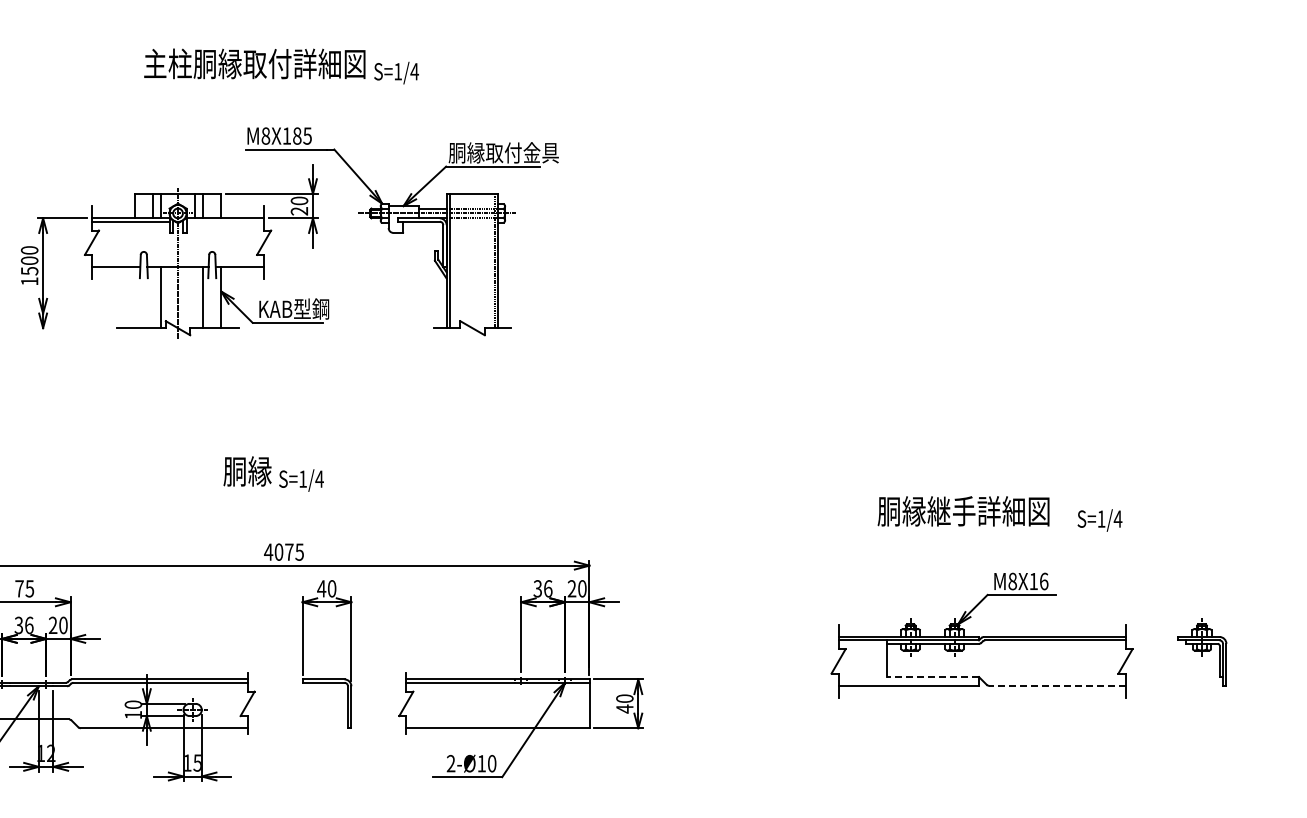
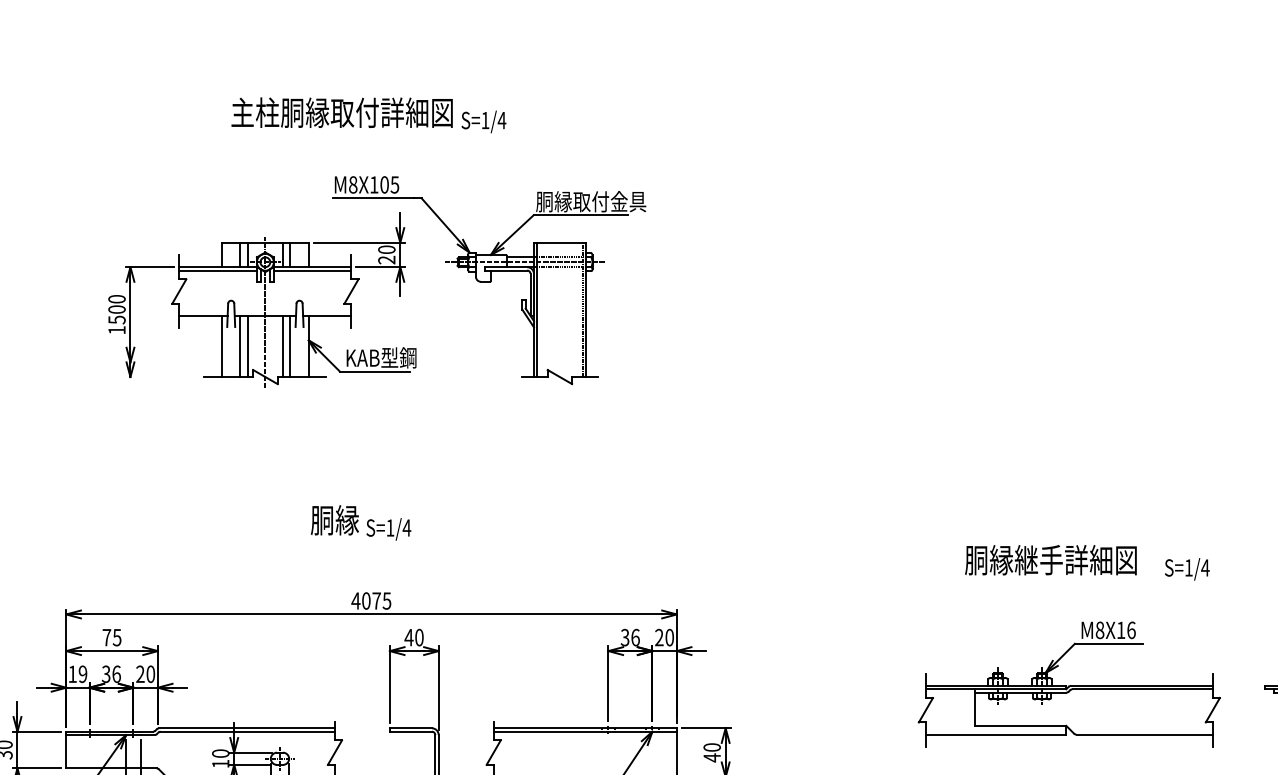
text: (297, 136) -> (384, 185), M8X185 -> M8X105
line: (225, 221) -> (312, 270), added
line: (134, 297) -> (221, 346), added
line: (153, 297) -> (240, 346), added
line: (195, 297) -> (282, 346), added
line: (933, 677) -> (1020, 726), dashed -> solid
line: (1056, 685) -> (1143, 734), dashed -> solid

